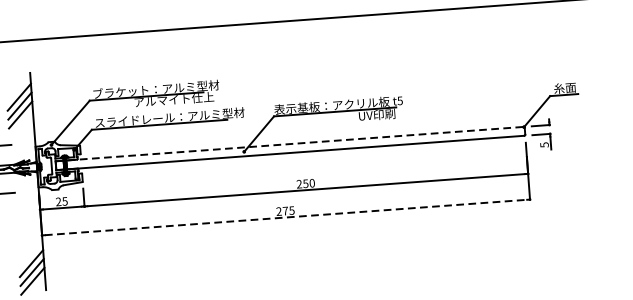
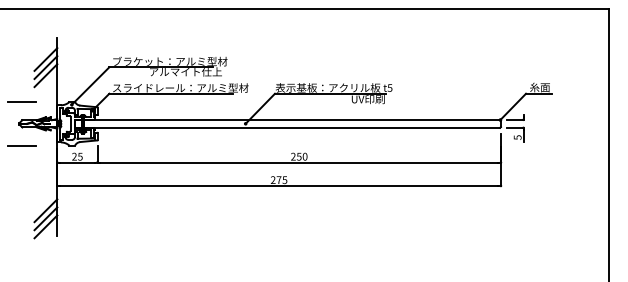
line: (289, 143) -> (287, 119), dashed -> solid
line: (286, 216) -> (279, 185), dashed -> solid

